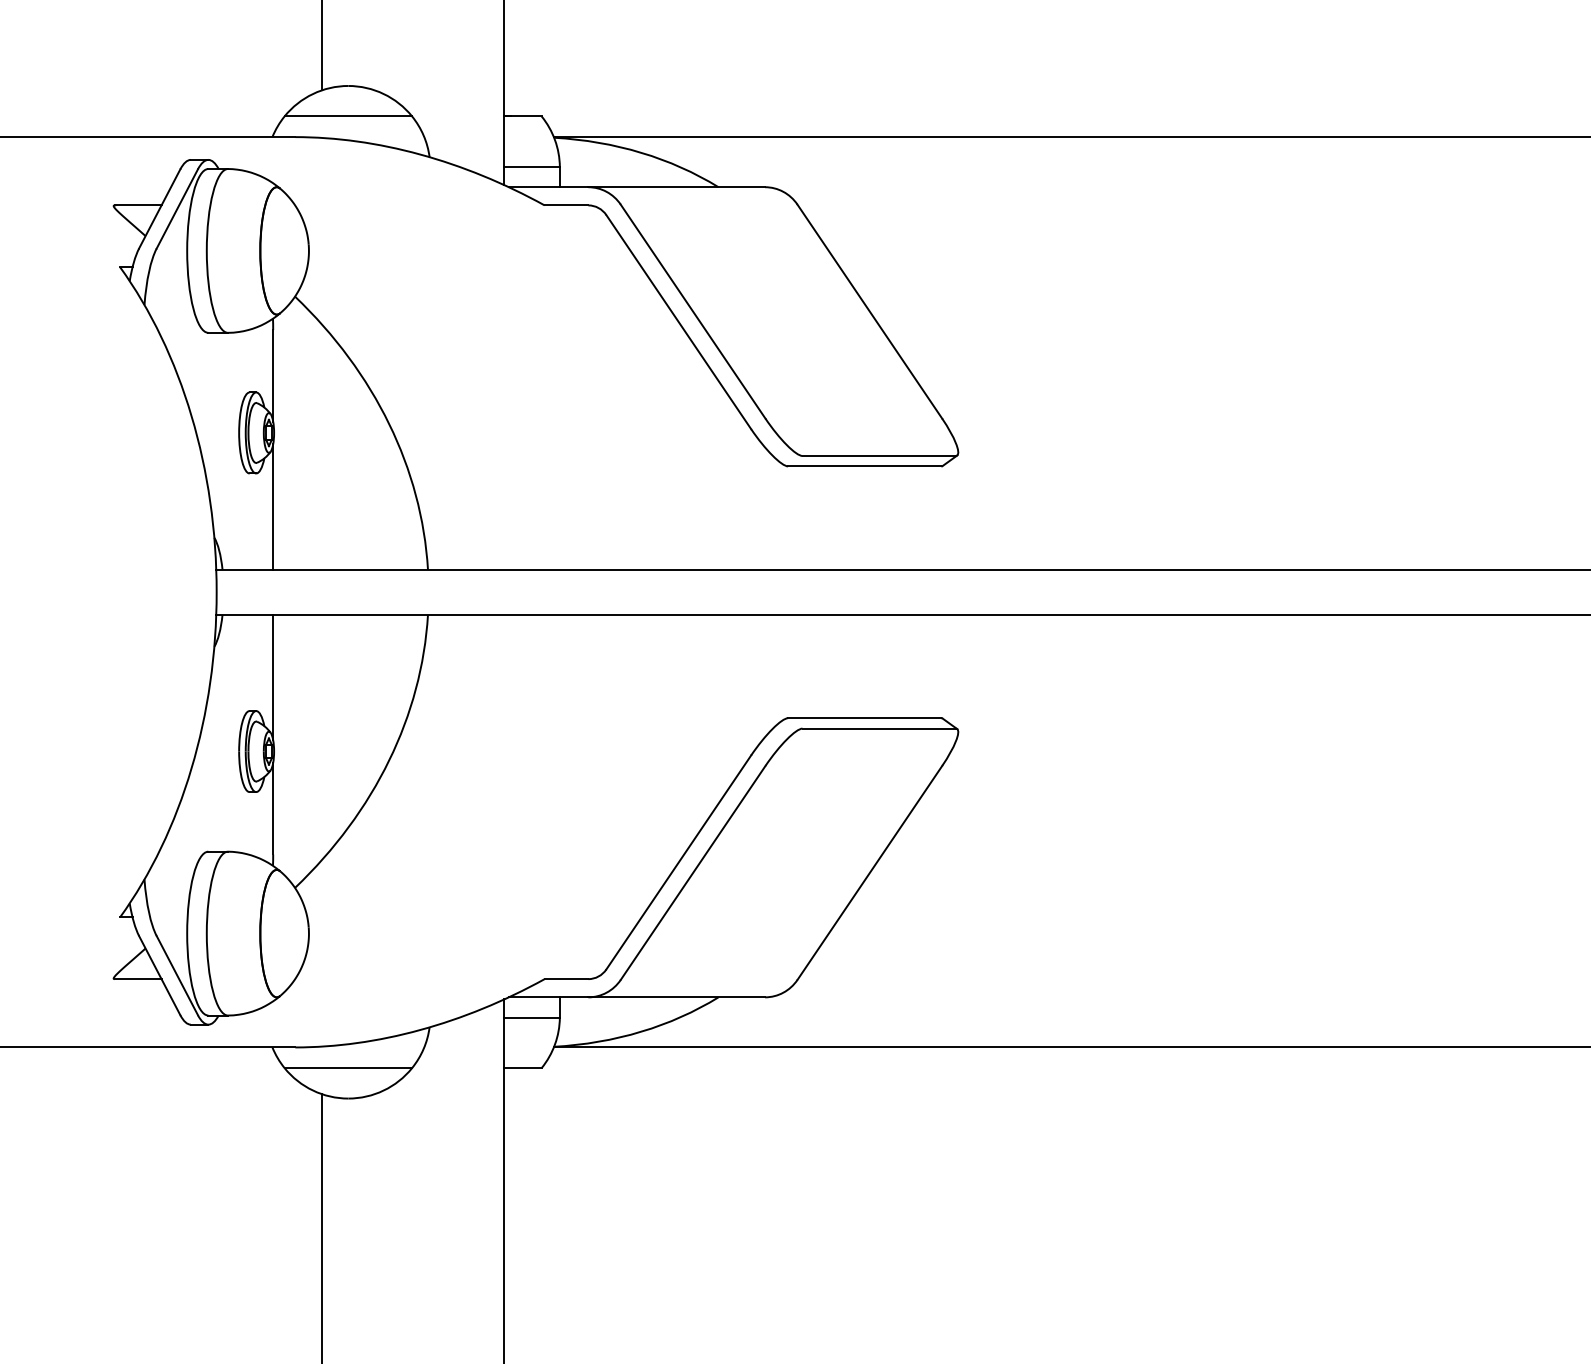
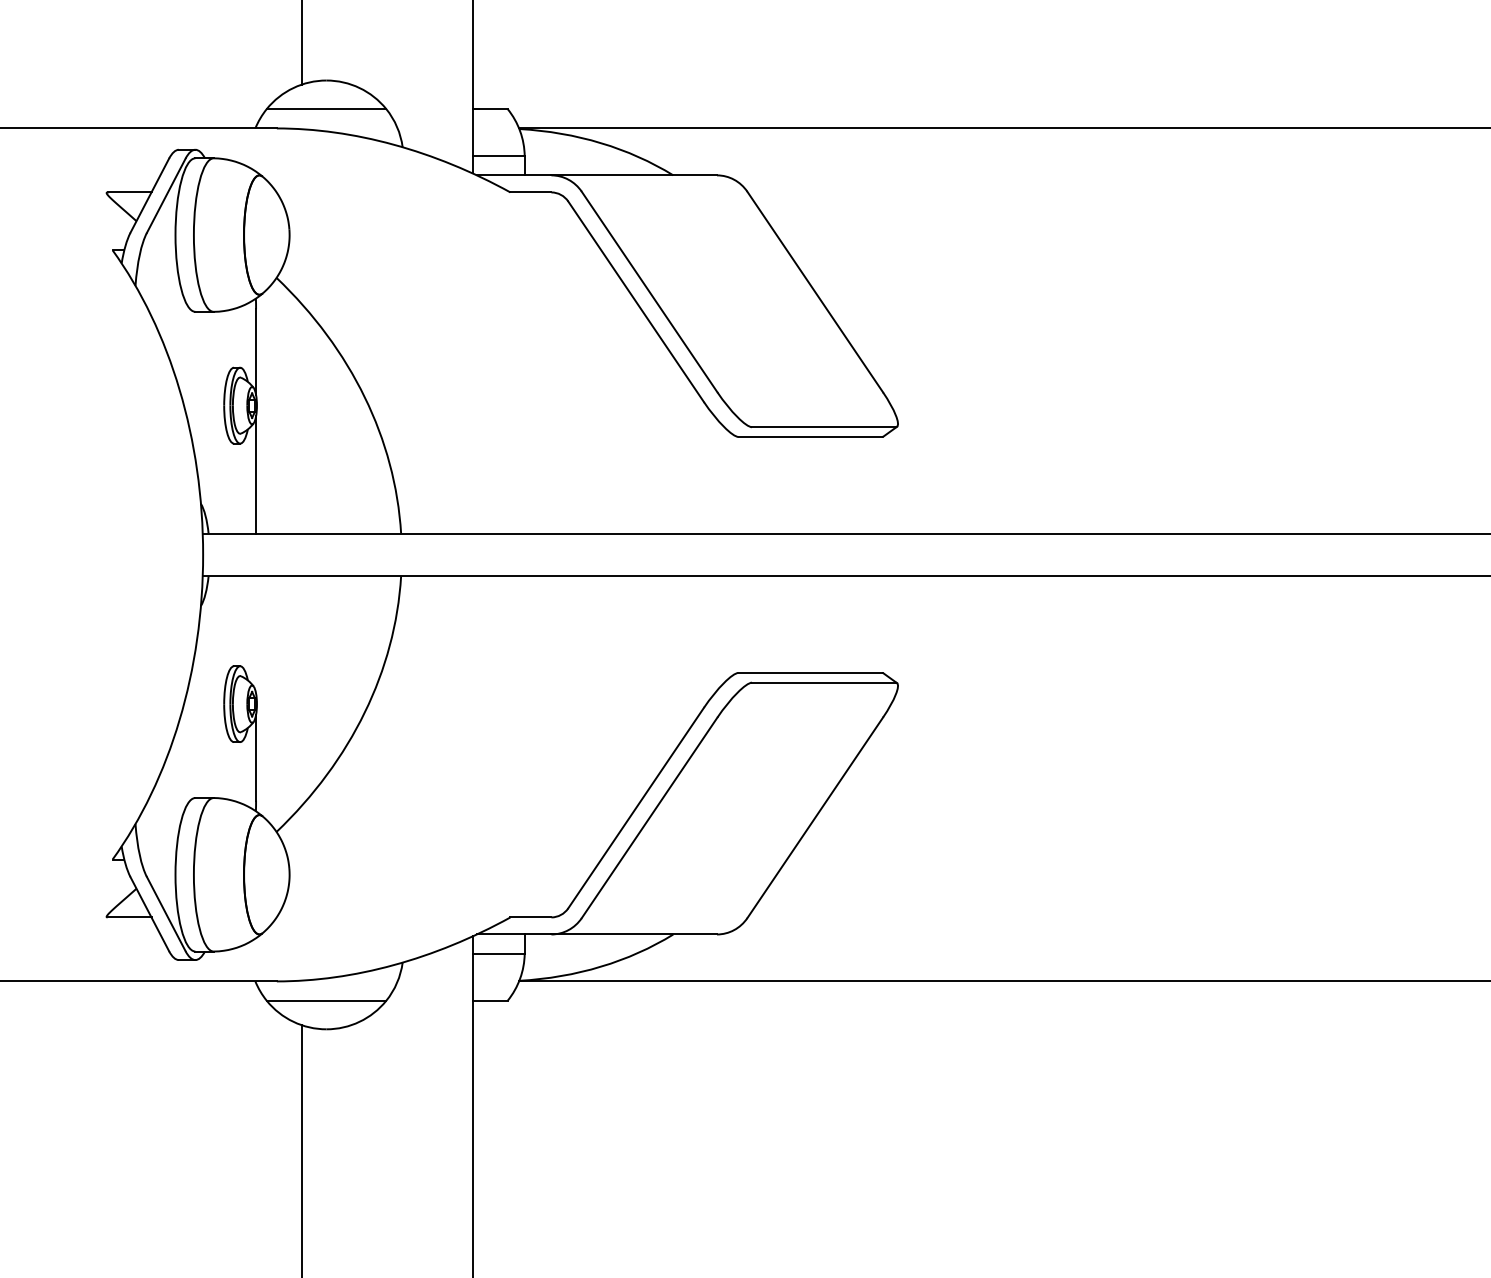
line: (273, 677) -> (256, 634), removed

